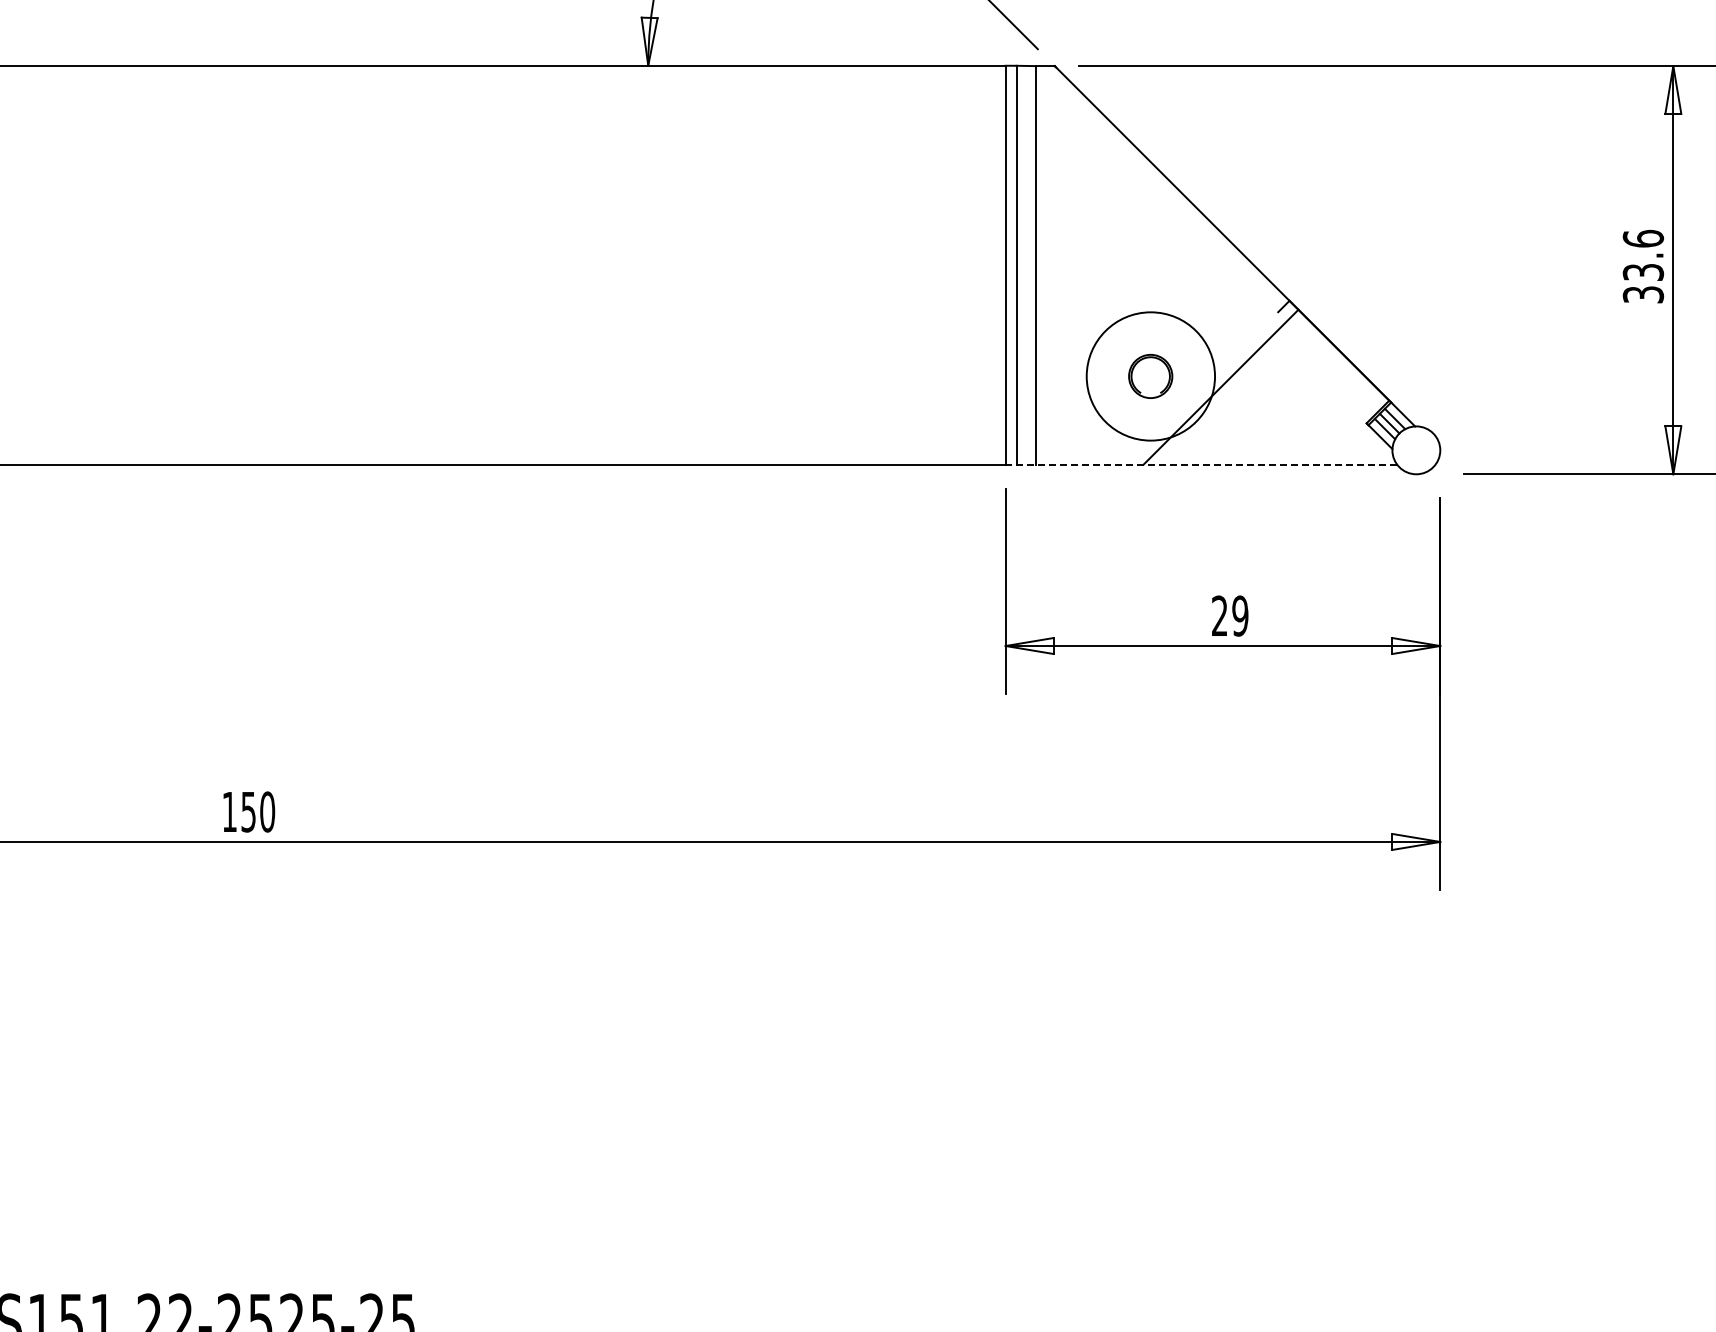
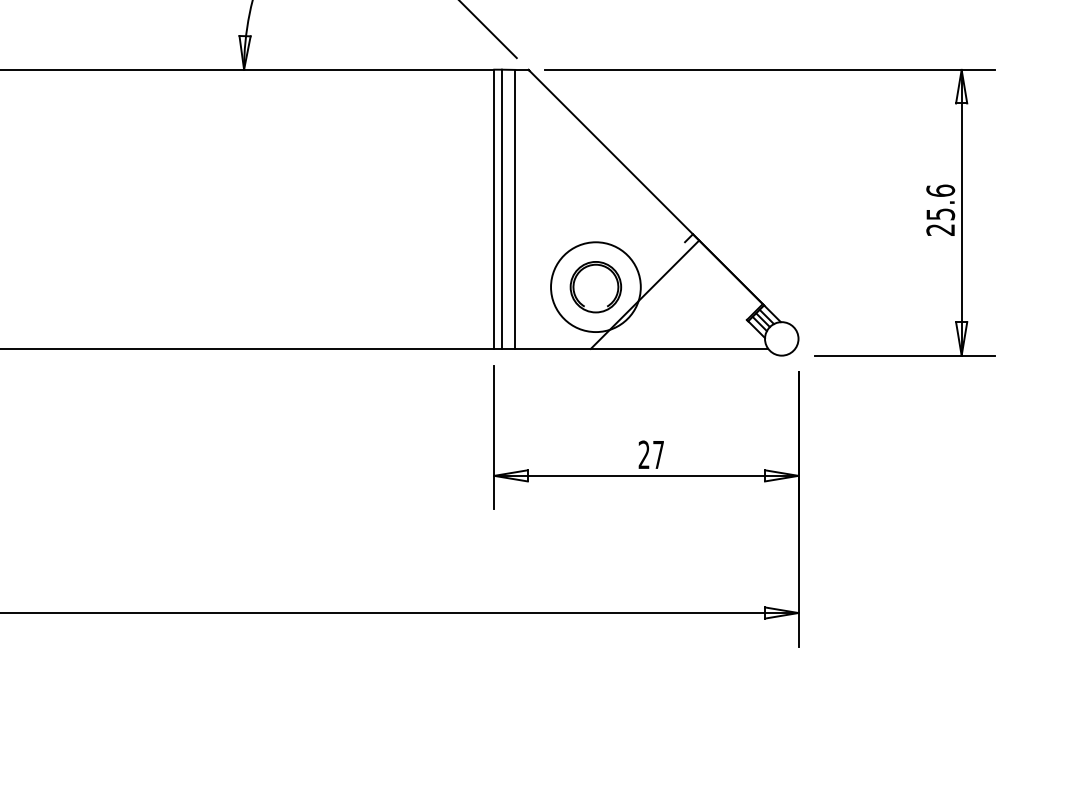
text: (1643, 283) -> (940, 222), 33.6 -> 25.6
part: (1150, 376) -> (595, 287), size x1.67
line: (1201, 464) -> (631, 348), dashed -> solid
text: (1240, 615) -> (658, 454), 29 -> 27

